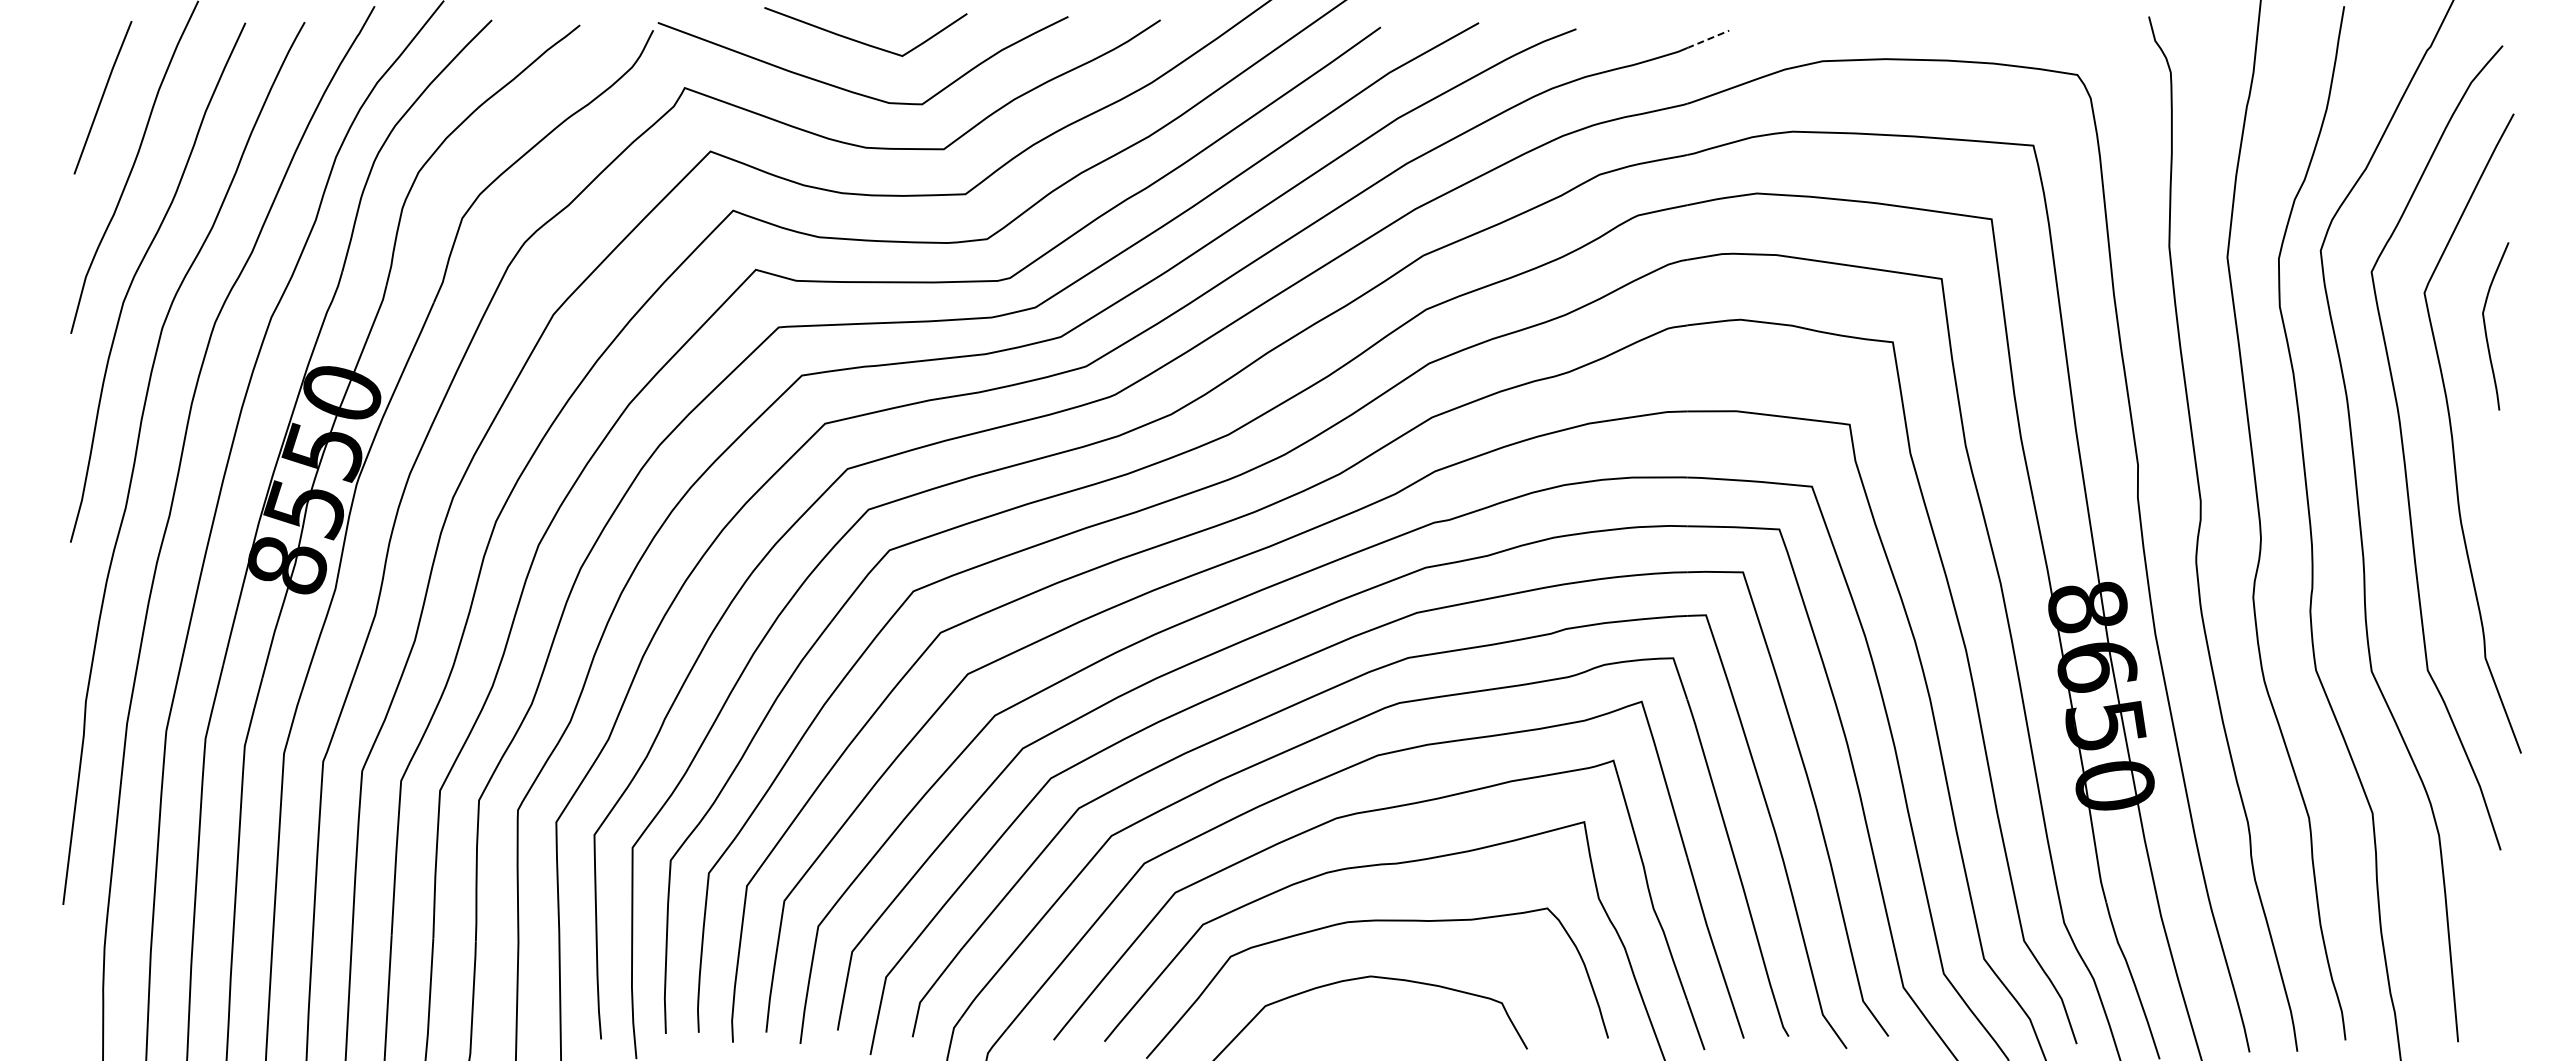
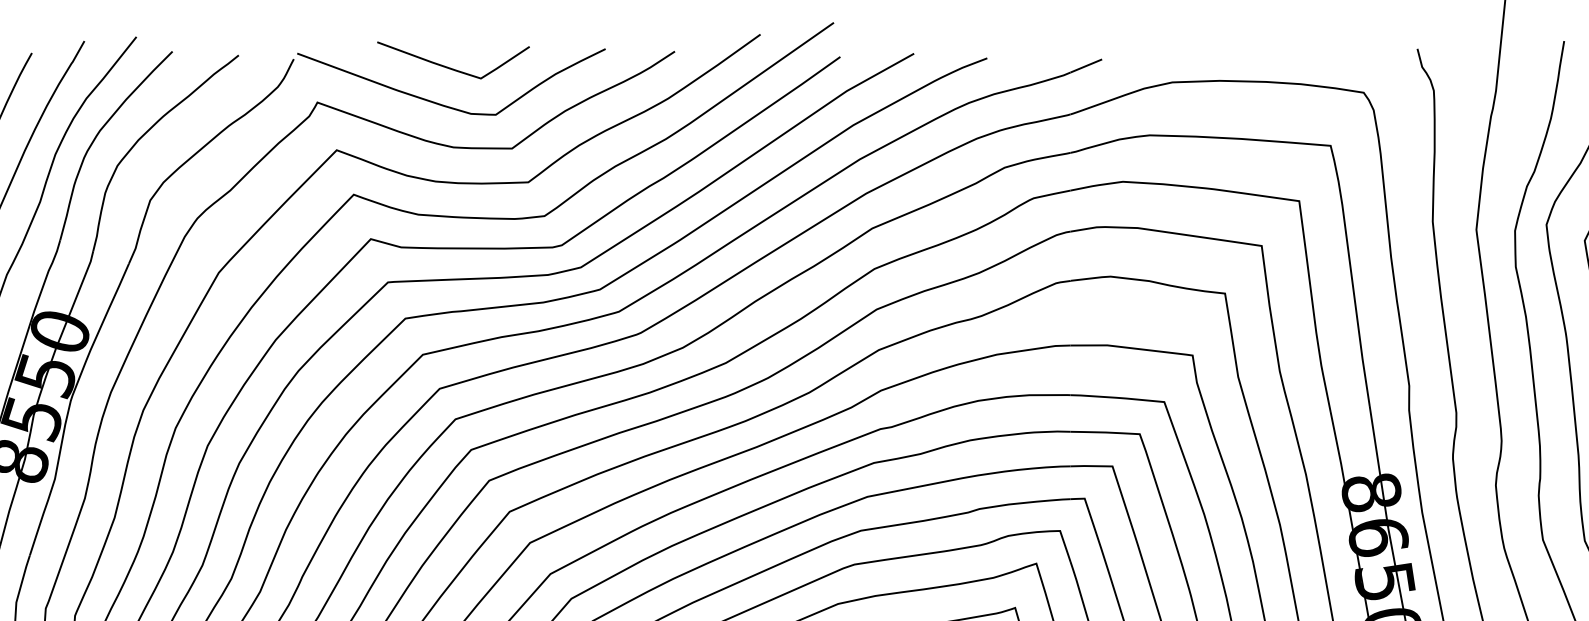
line: (1707, 39) -> (1085, 66), dashed -> solid

